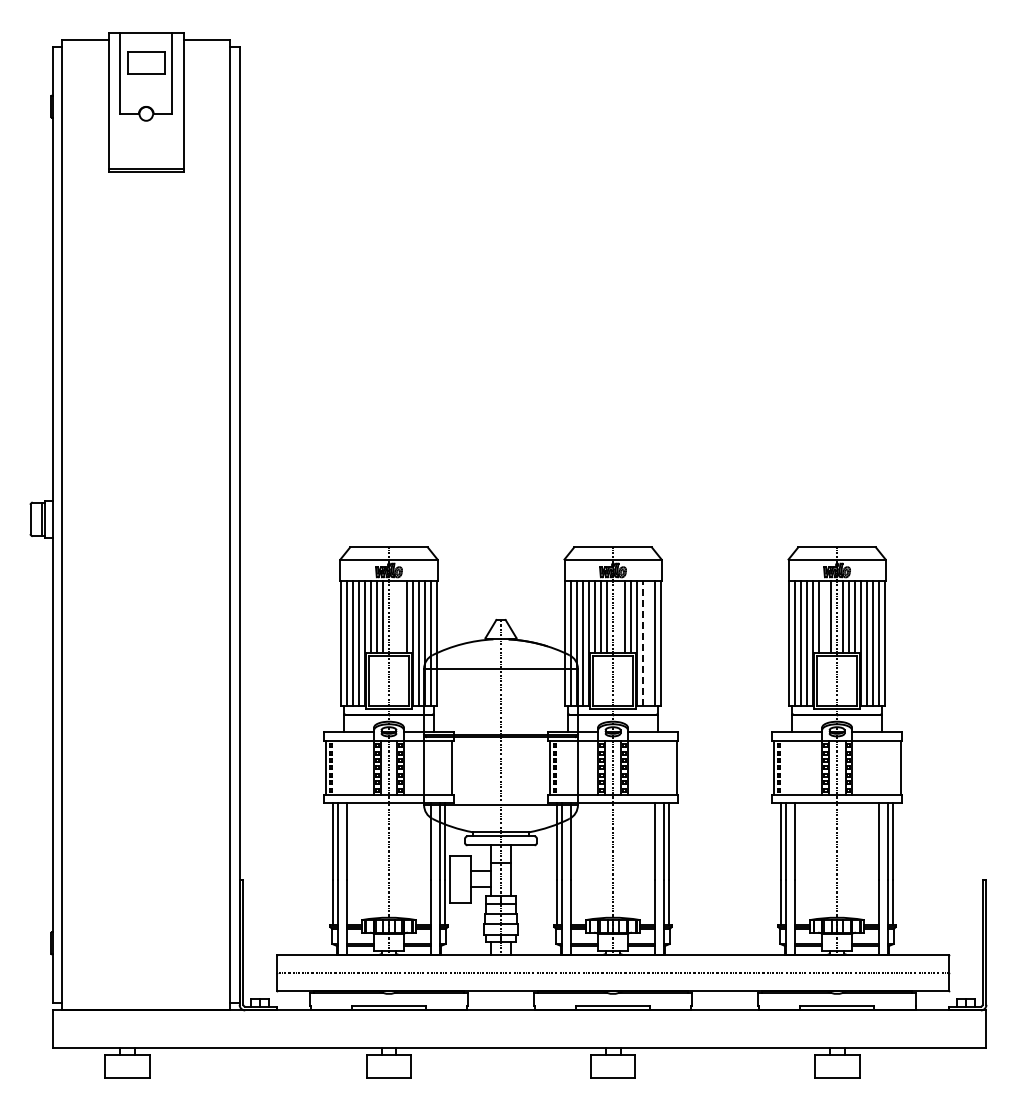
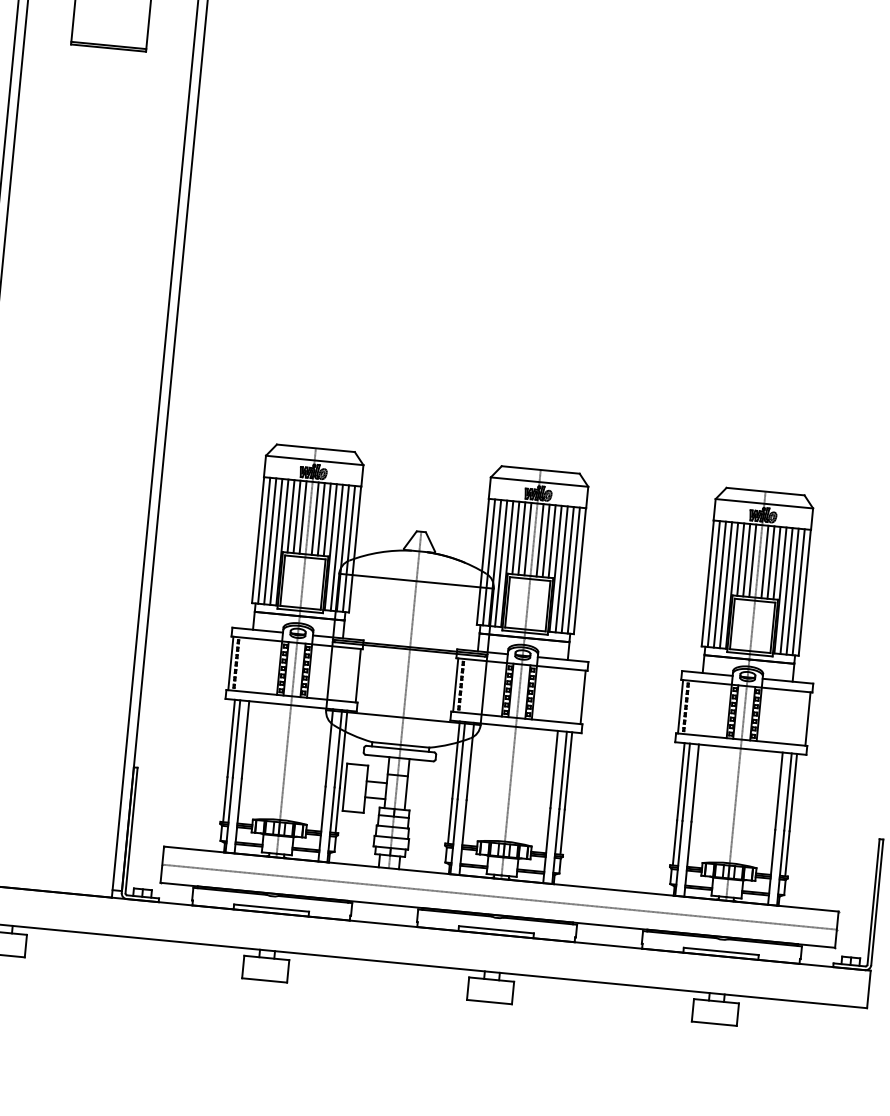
line: (395, 616) -> (315, 518), added
line: (401, 616) -> (321, 518), added
line: (619, 616) -> (540, 539), added
line: (824, 616) -> (746, 559), added
line: (643, 643) -> (561, 569), dashed -> solid
line: (649, 643) -> (568, 569), added

